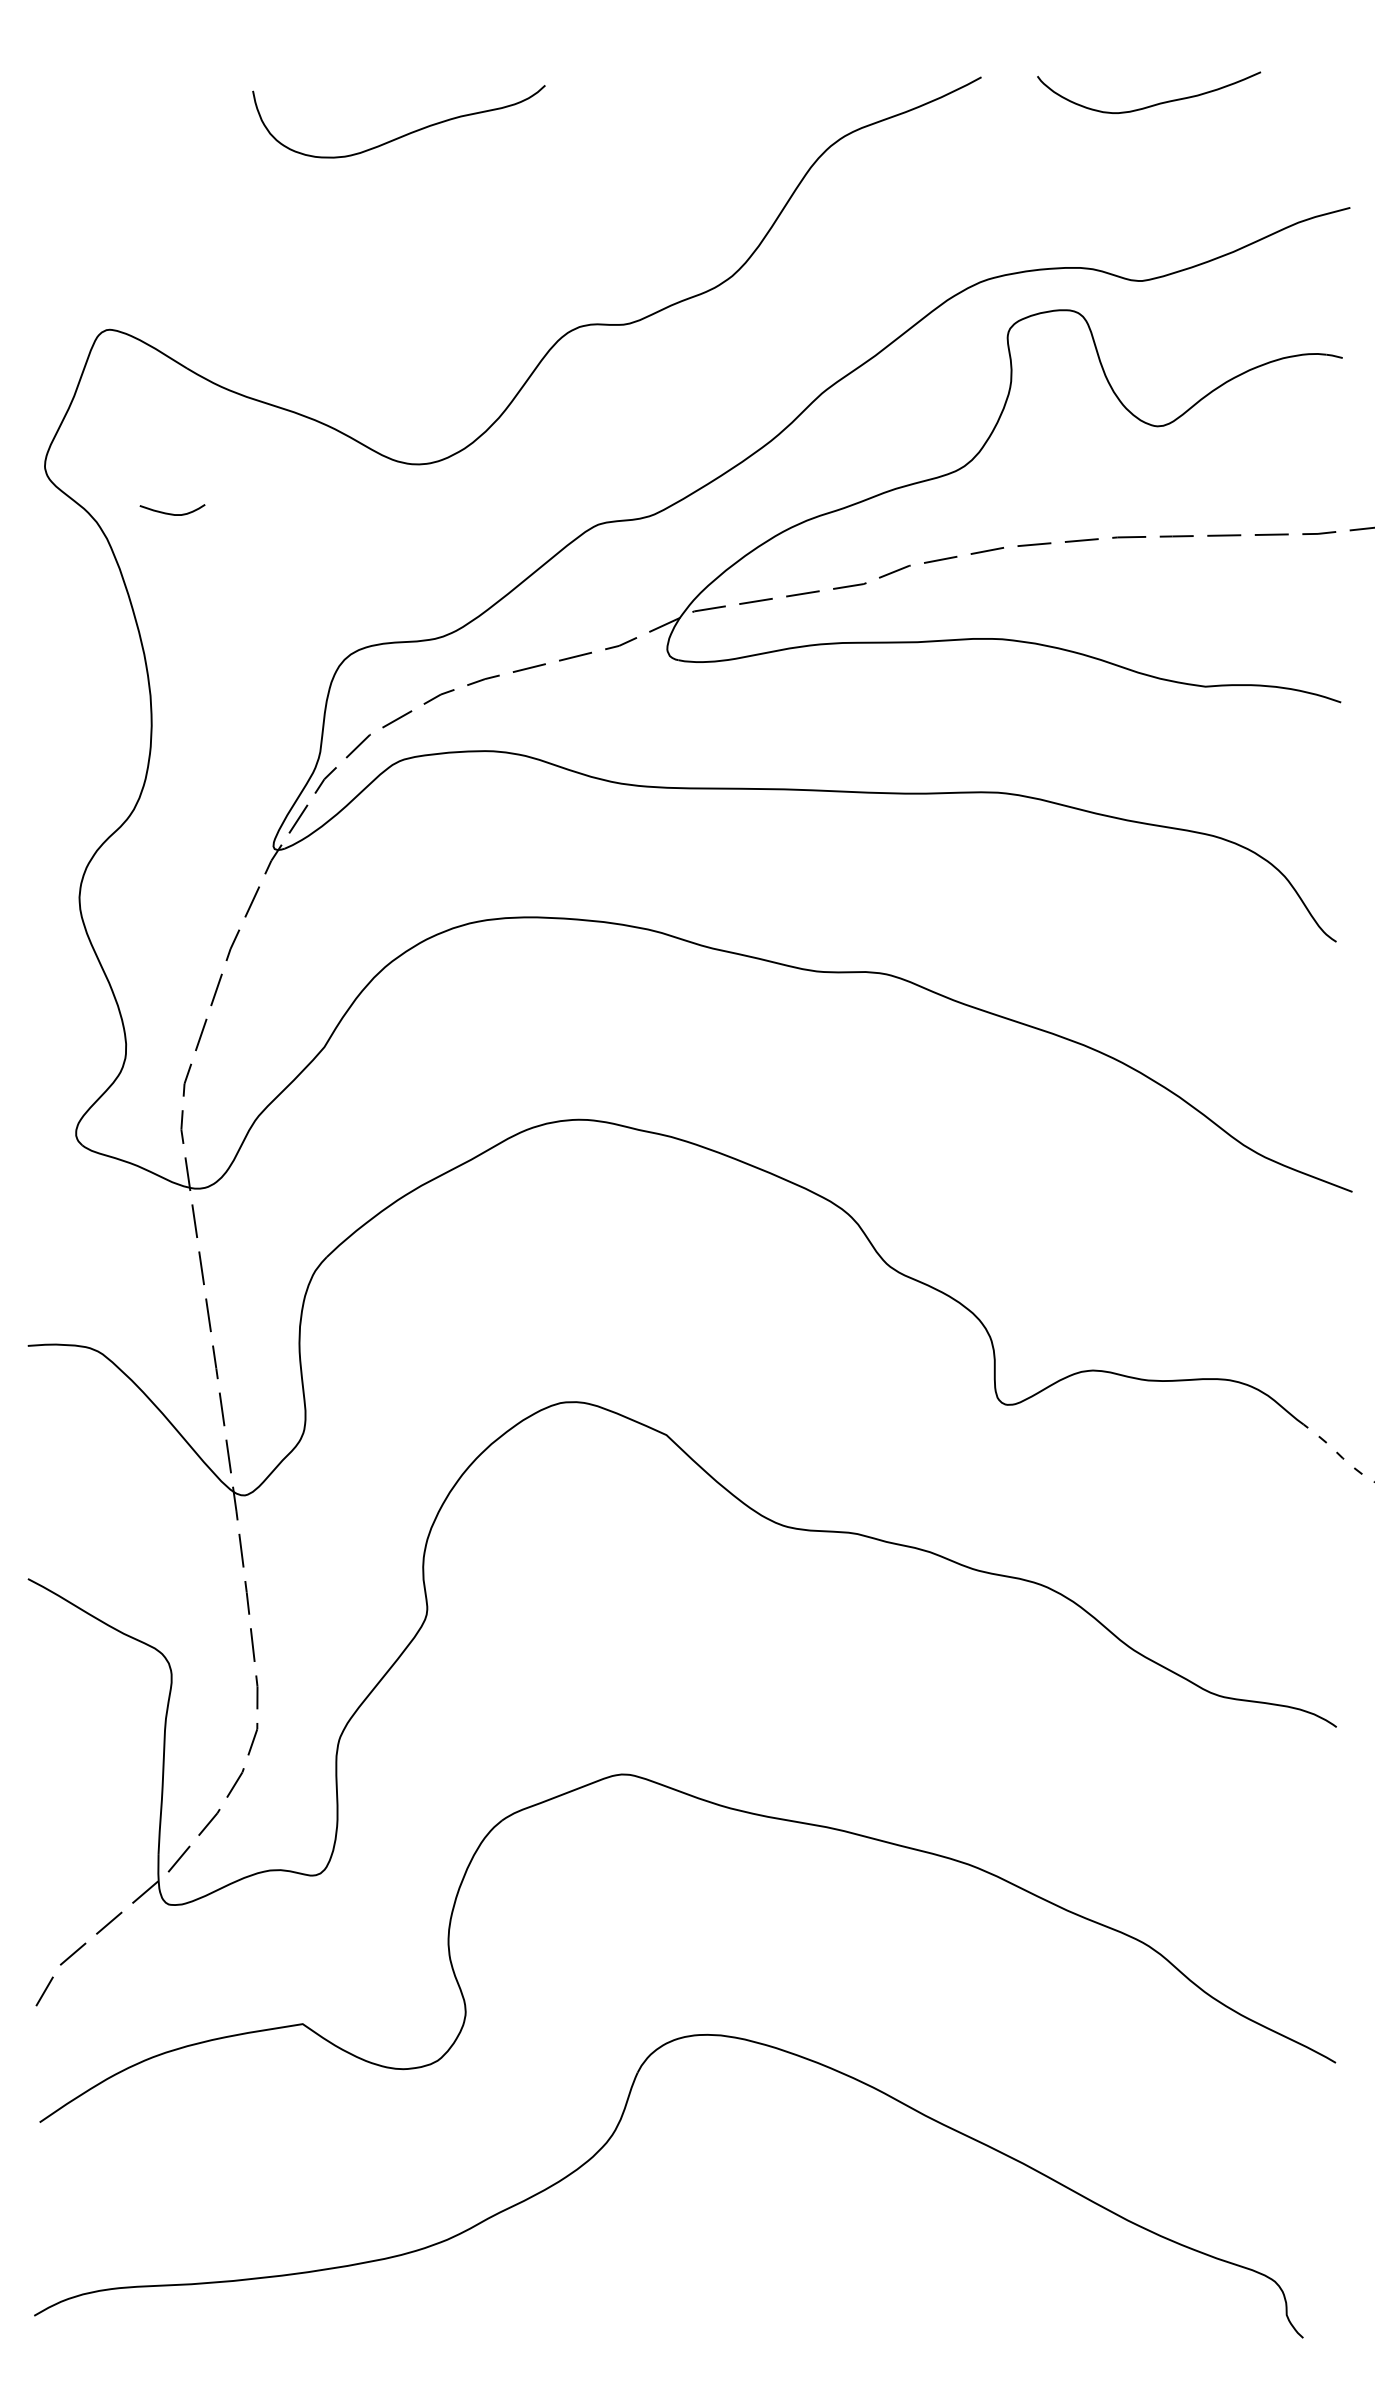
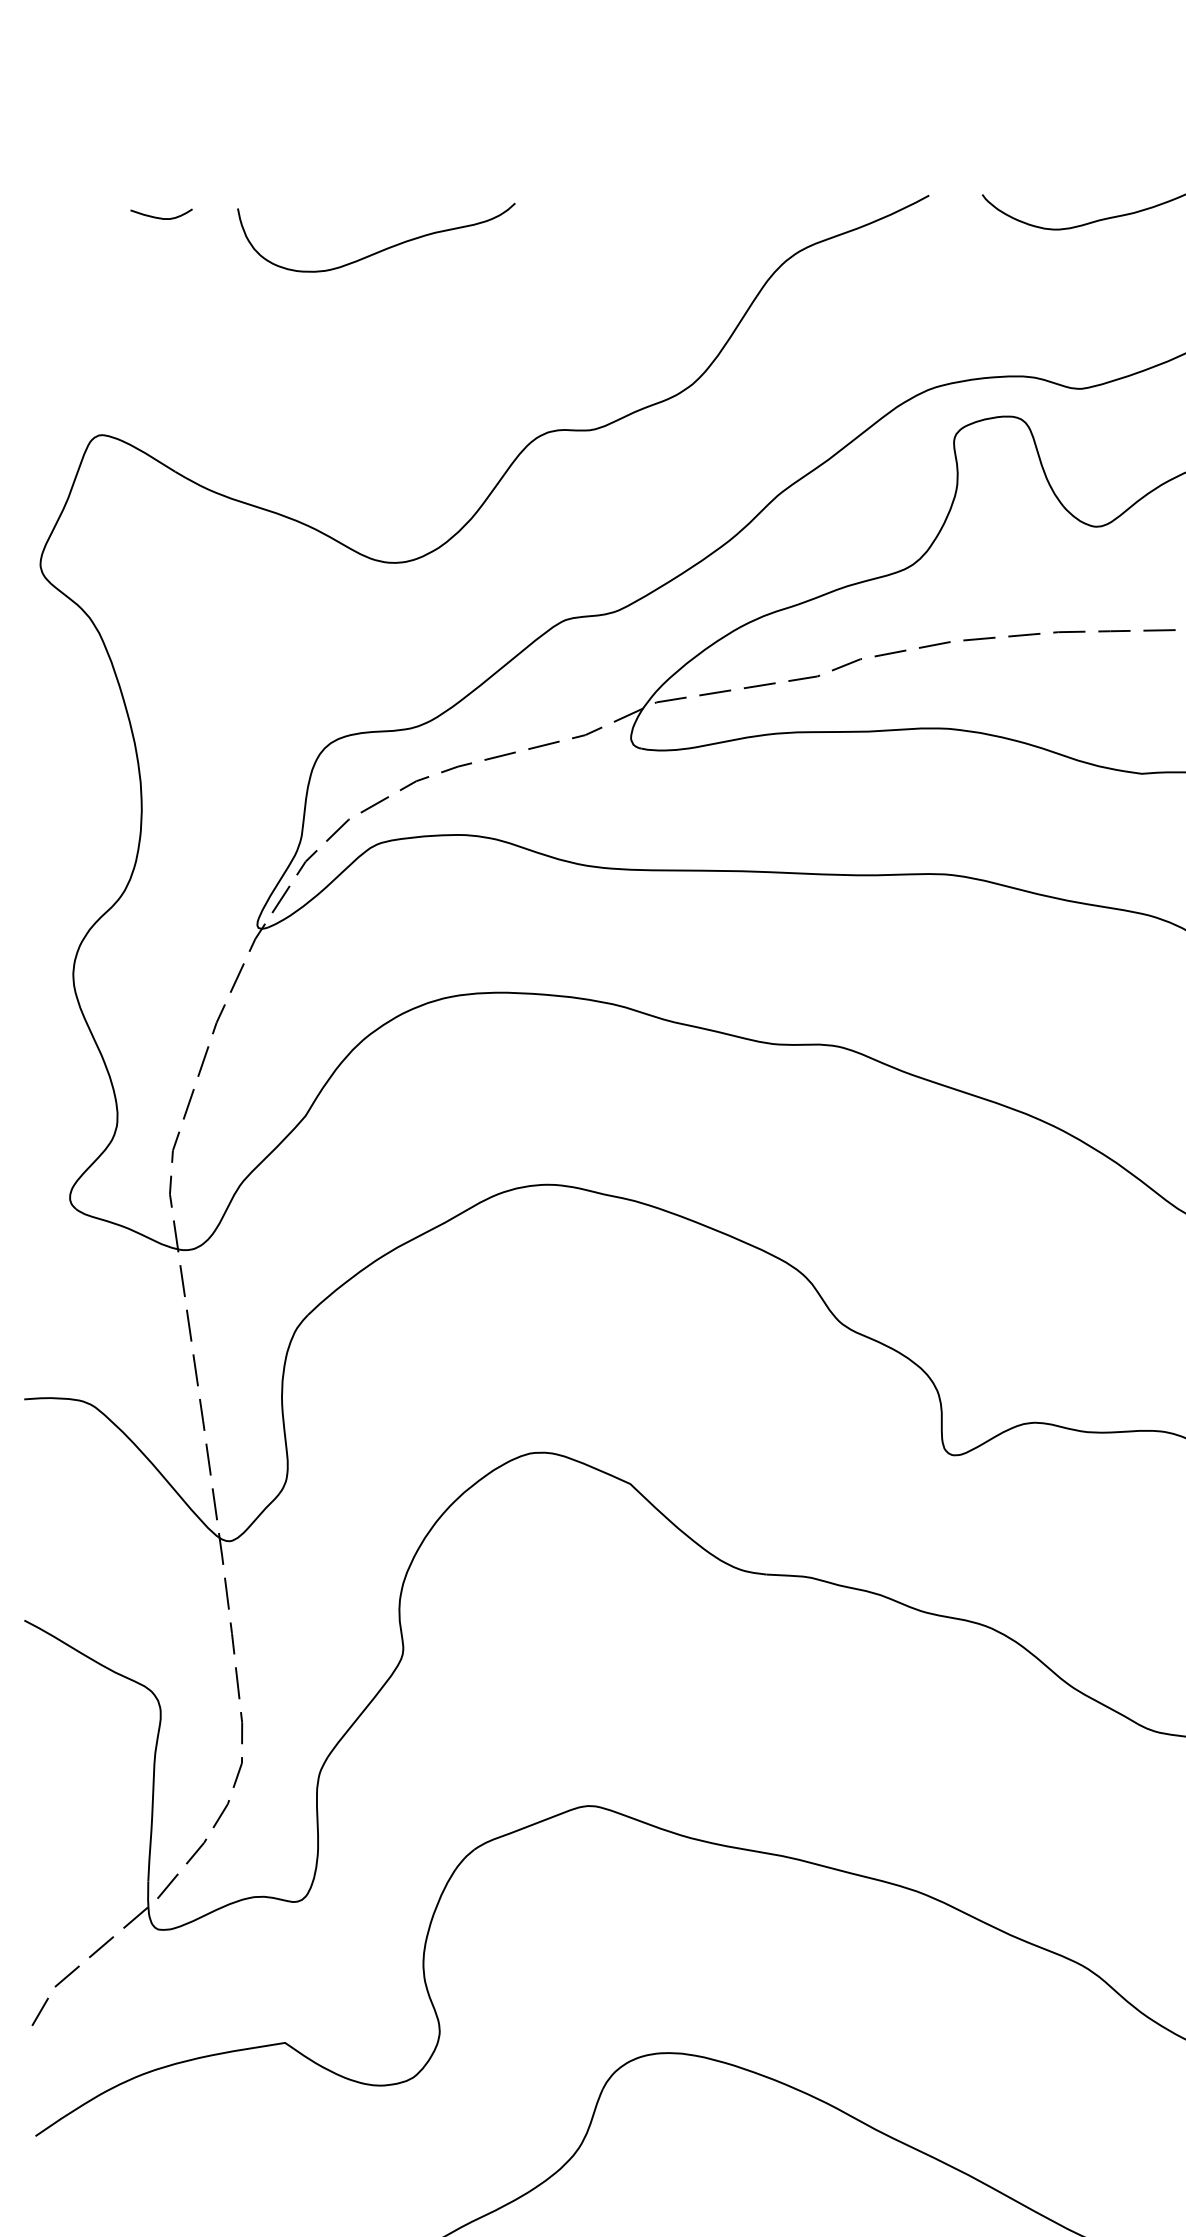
curve: (172, 513) -> (161, 217), moved

